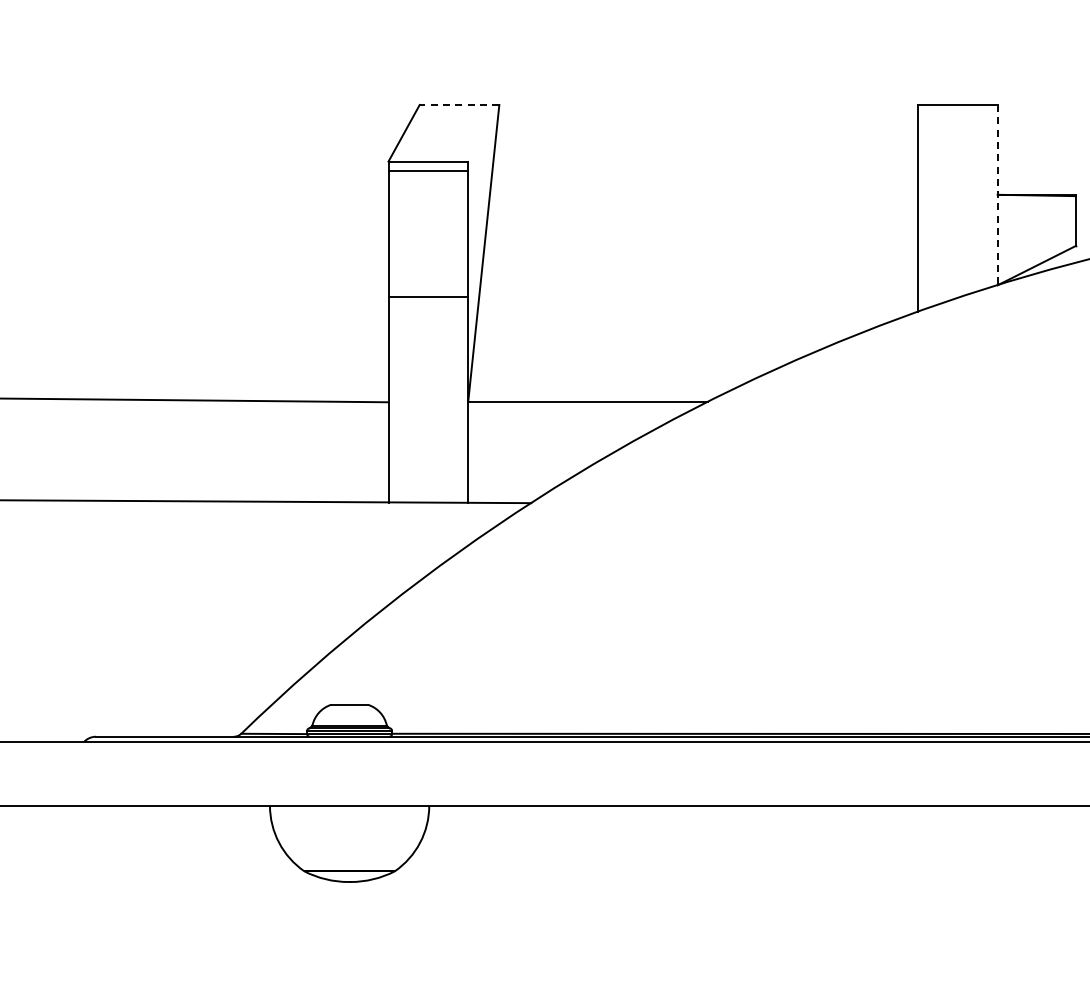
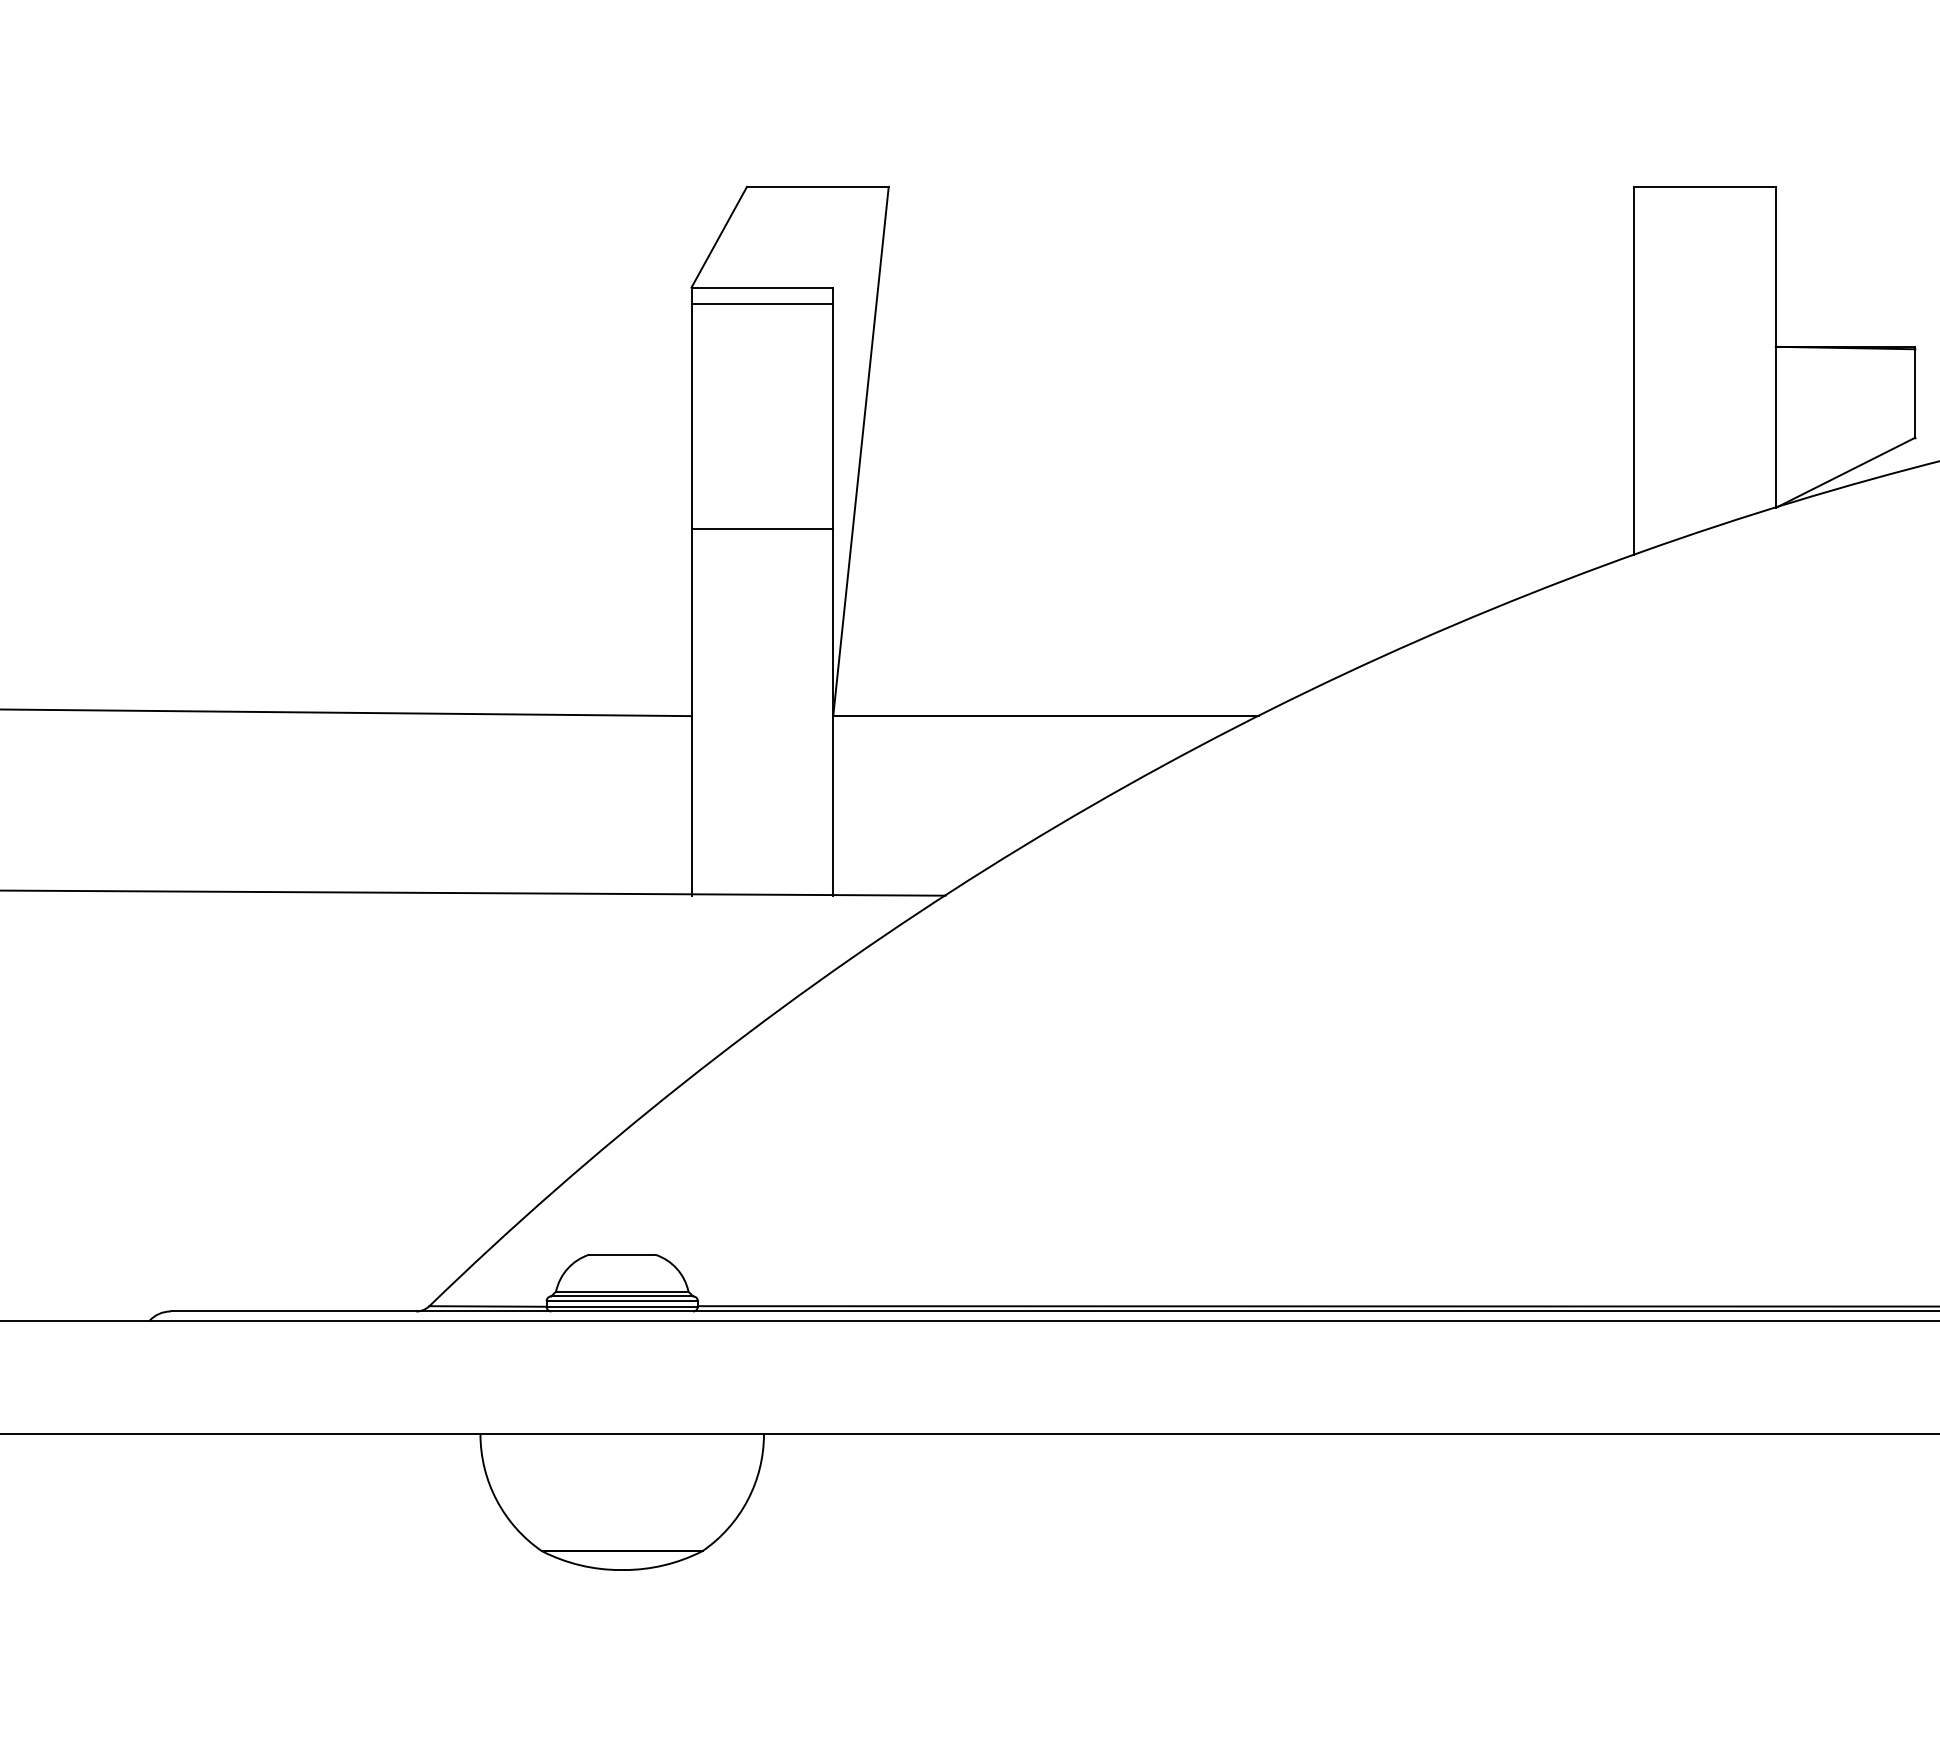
line: (459, 104) -> (817, 186), dashed -> solid
line: (997, 195) -> (1775, 348), dashed -> solid

